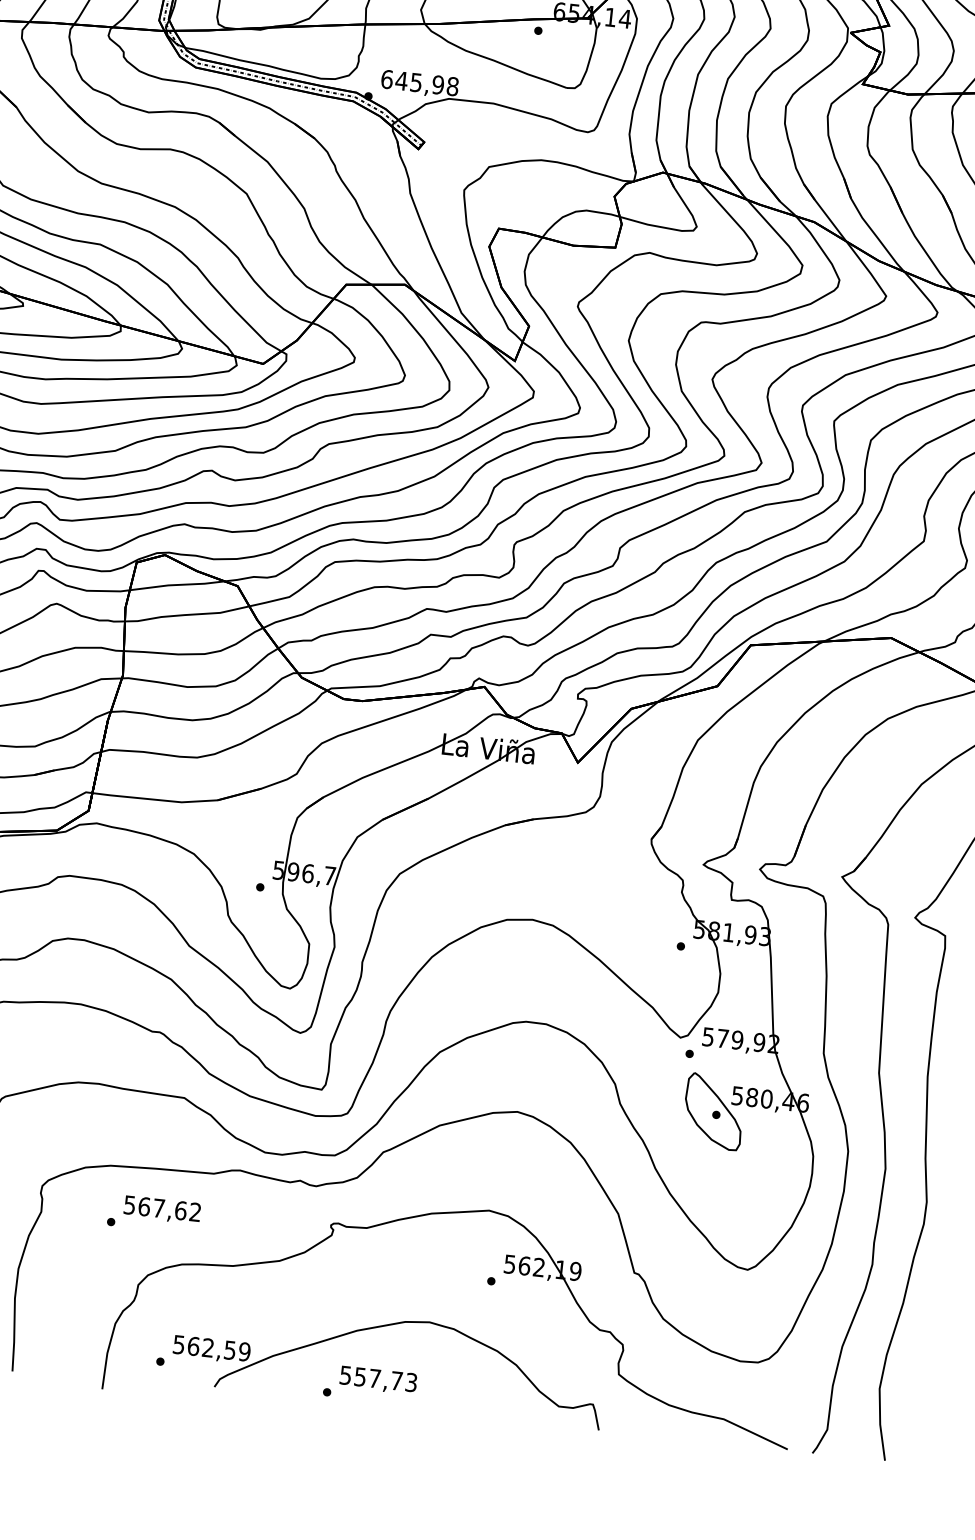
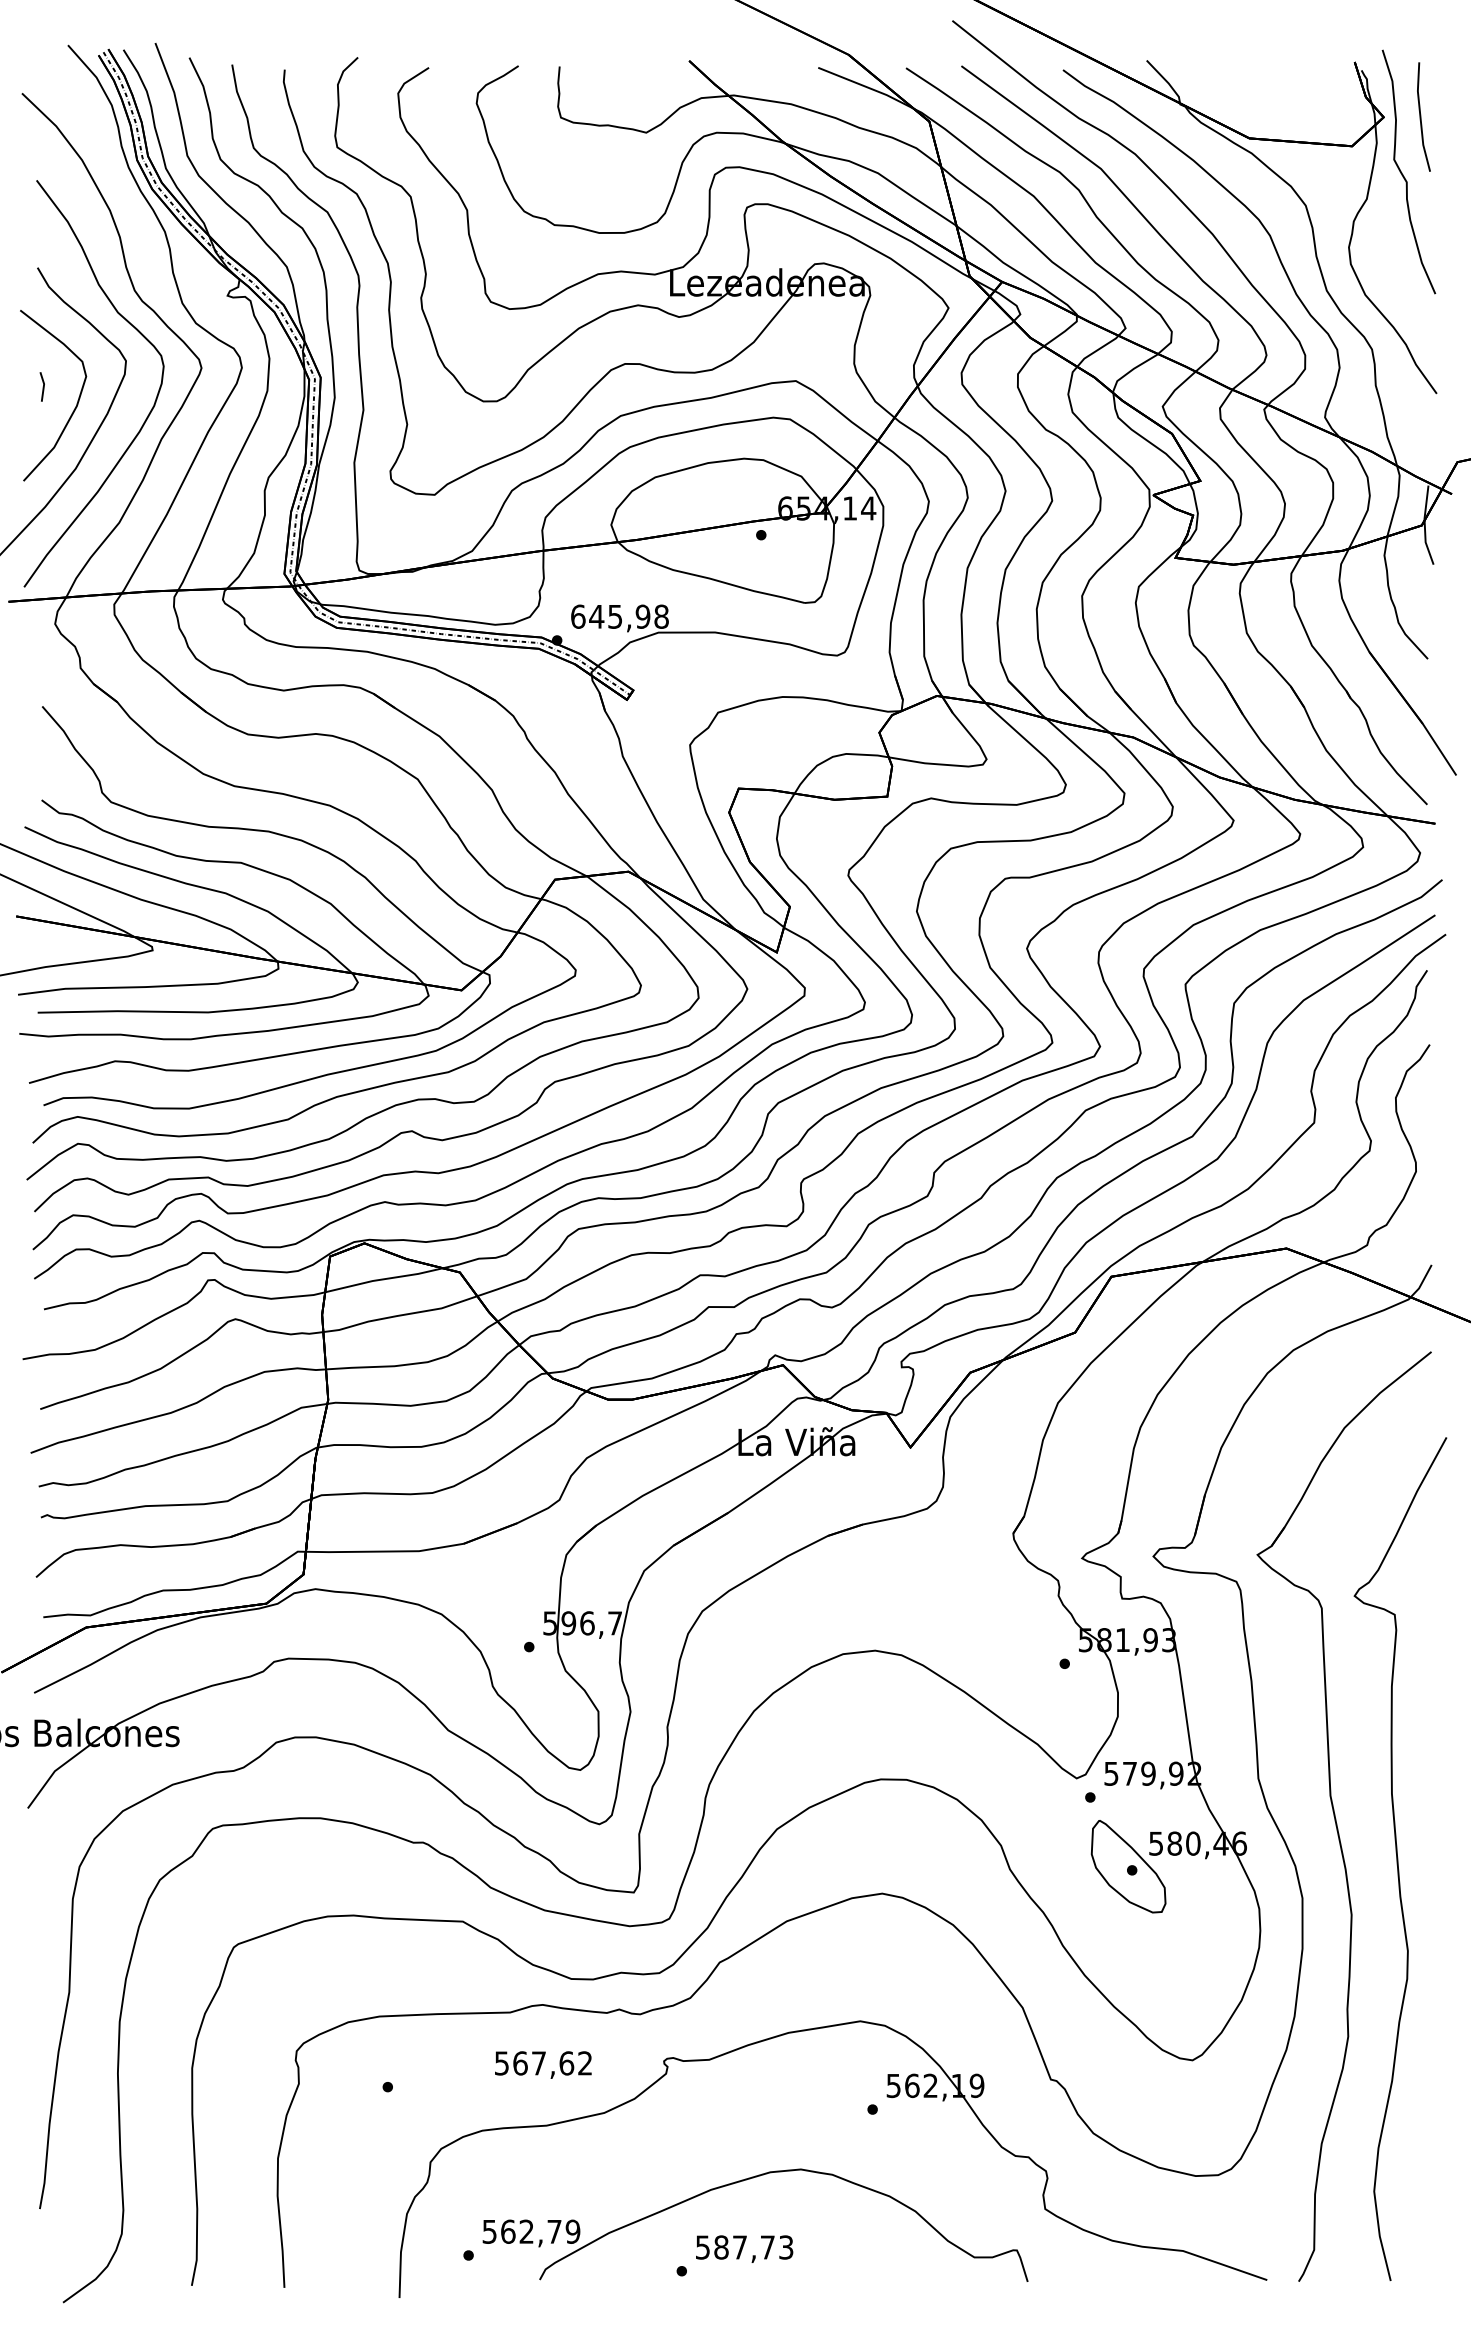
text: (162, 1209) -> (543, 2064), moved
text: (230, 1350) -> (554, 2231), 562,59 -> 562,79
text: (360, 1377) -> (721, 2247), 557,73 -> 587,73

